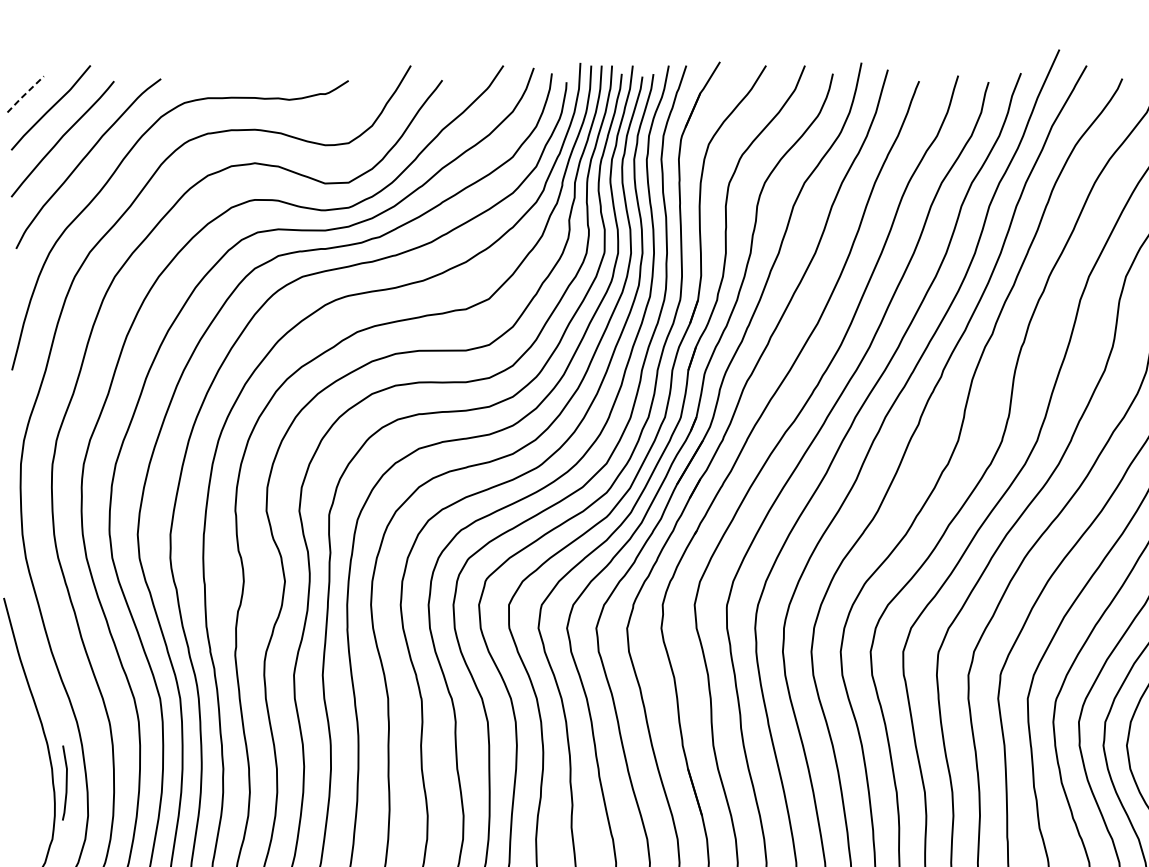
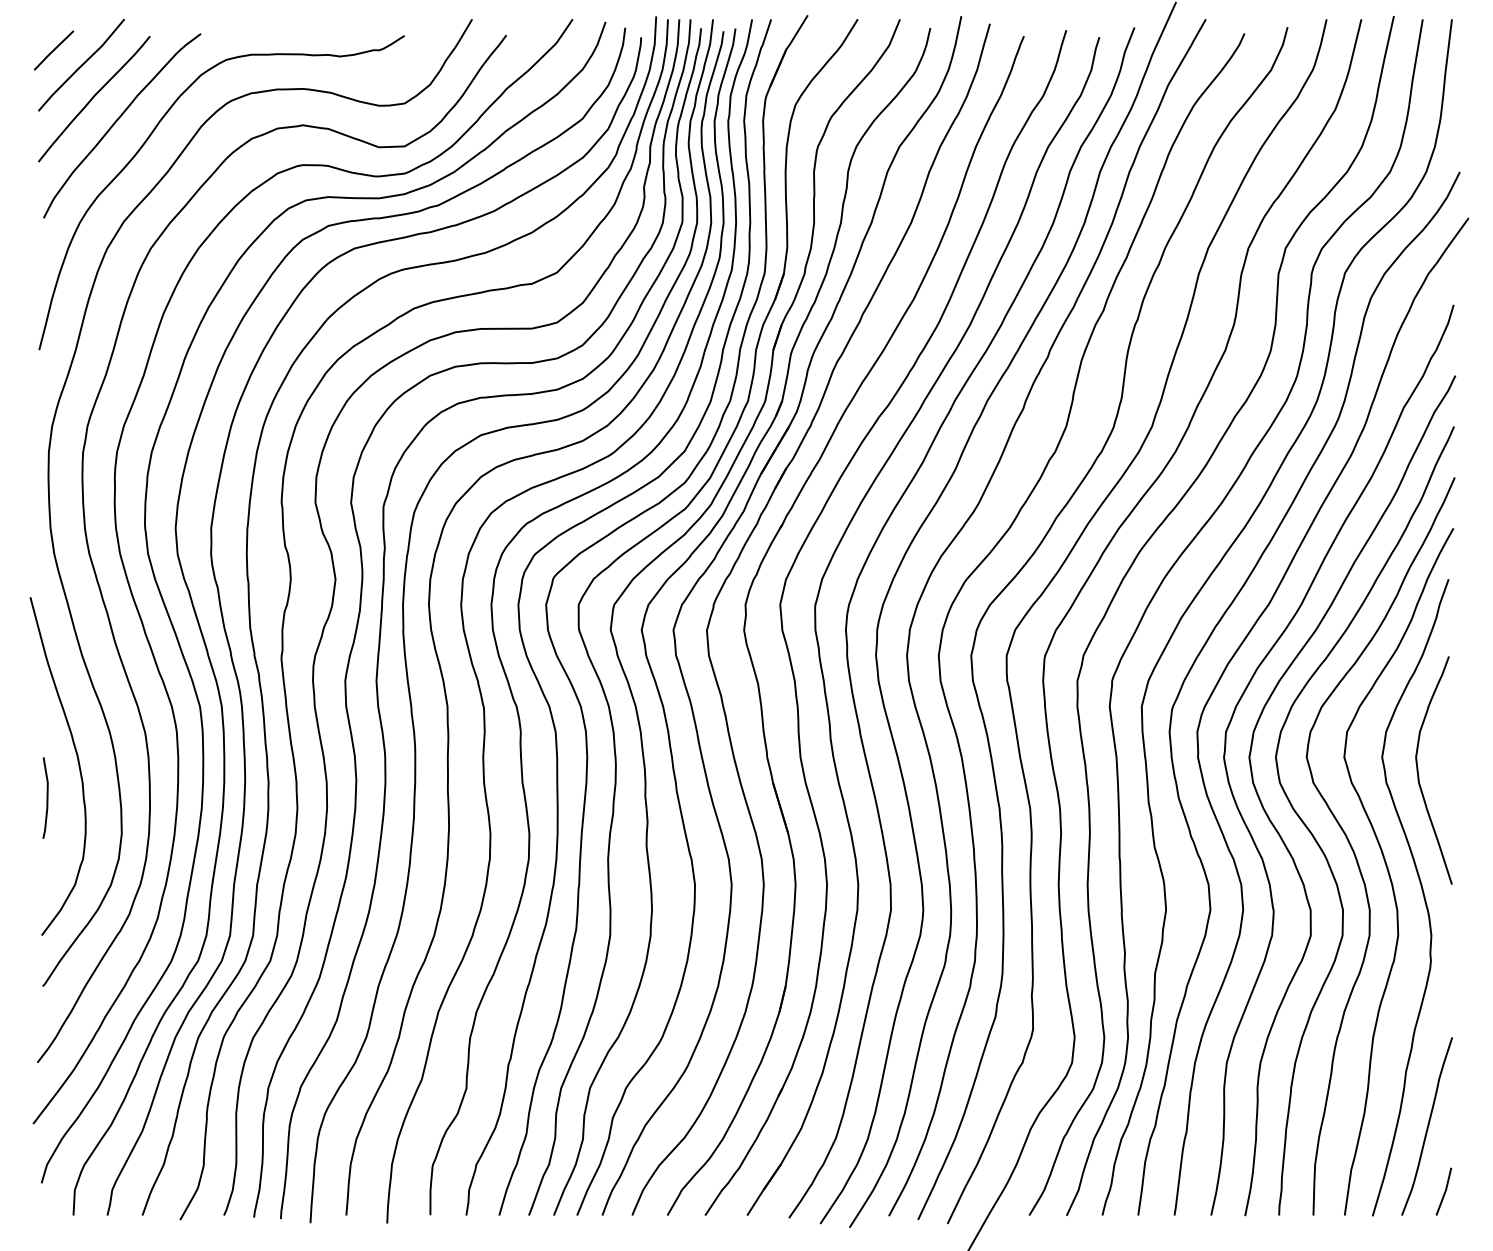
line: (25, 94) -> (53, 50), dashed -> solid
line: (65, 782) -> (46, 797), moved

